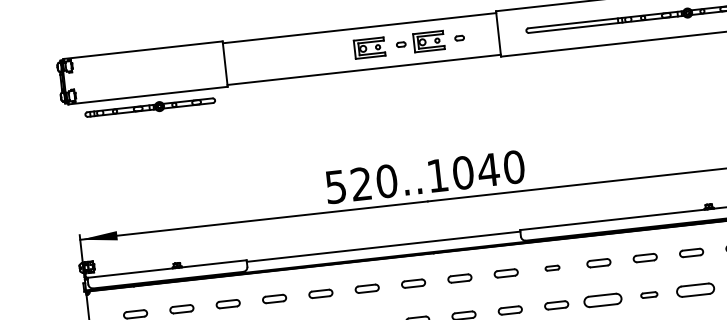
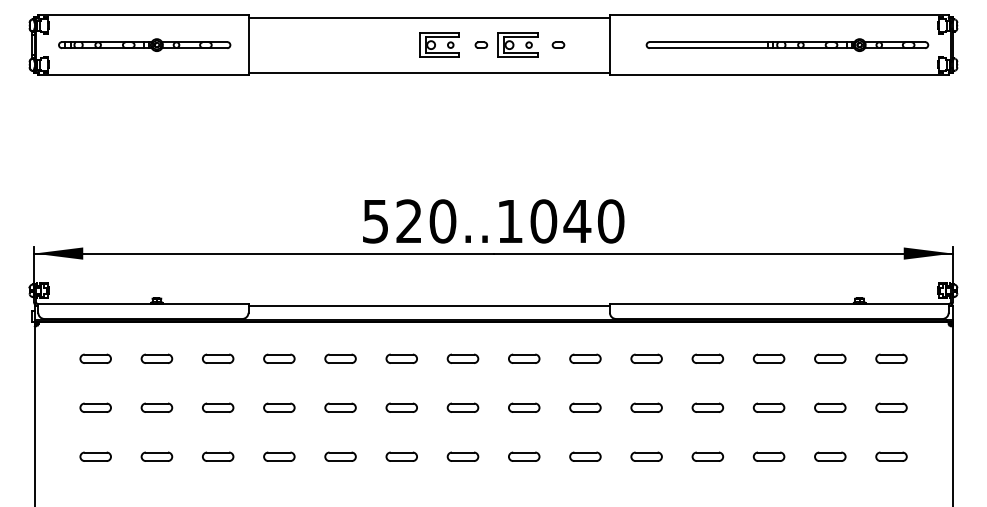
part: (150, 107) -> (144, 44), moved
part: (552, 268) -> (646, 358), size x1.67
part: (695, 289) -> (830, 407), size x0.62
part: (648, 294) -> (768, 407), size x1.43
part: (602, 300) -> (707, 407), size x0.62

